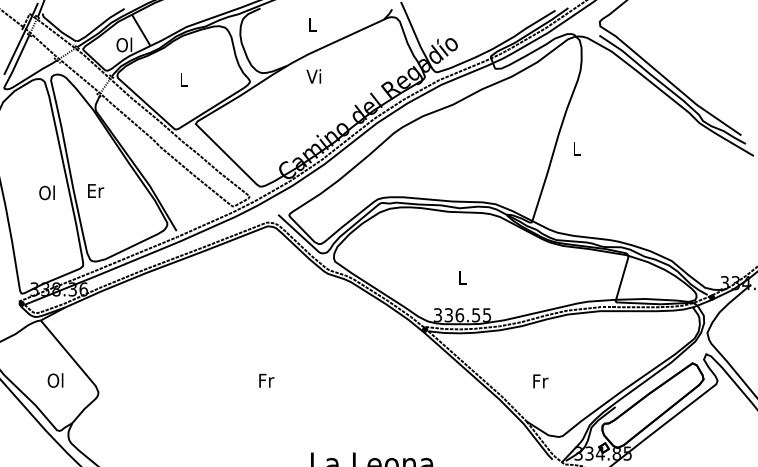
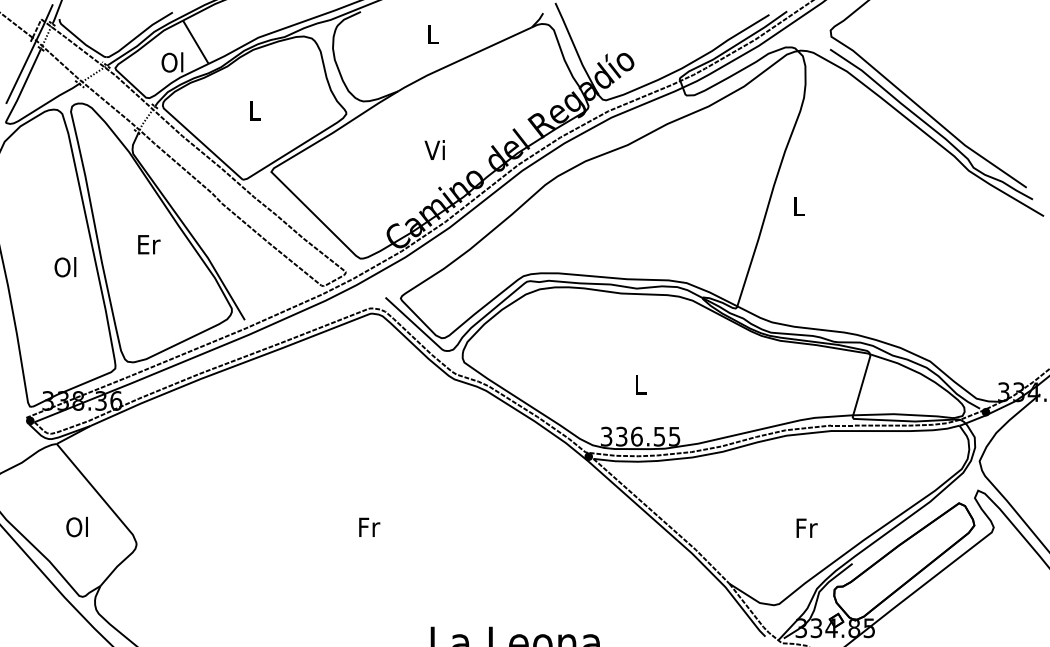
text: (313, 76) -> (434, 149), moved
text: (96, 190) -> (149, 244), moved
text: (540, 380) -> (806, 527), moved

